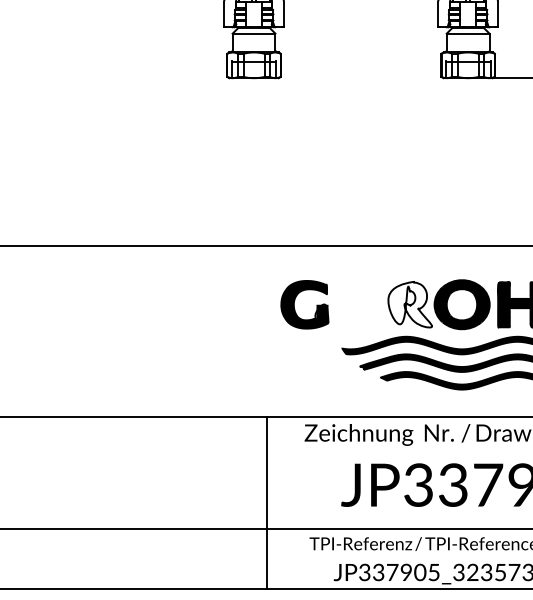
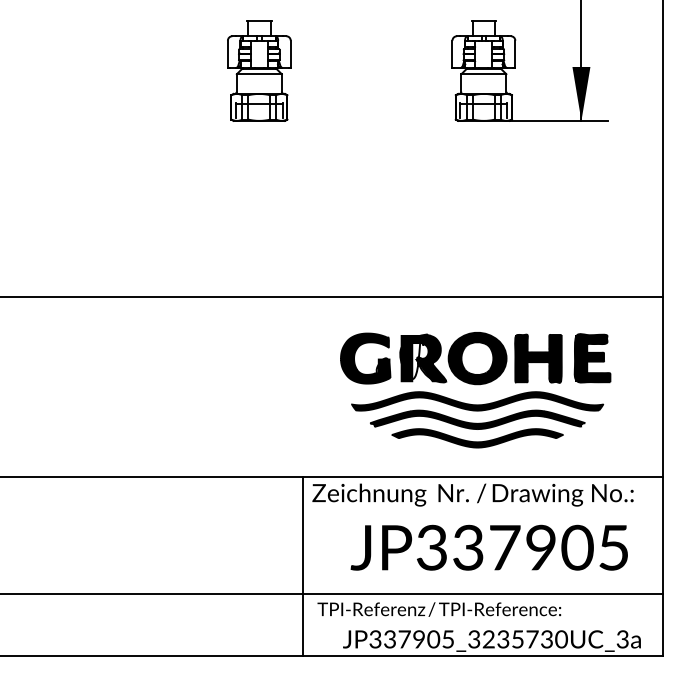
part: (295, 302) -> (355, 356), moved
fill: (410, 304) -> (423, 358), added
line: (267, 502) -> (303, 566), moved

